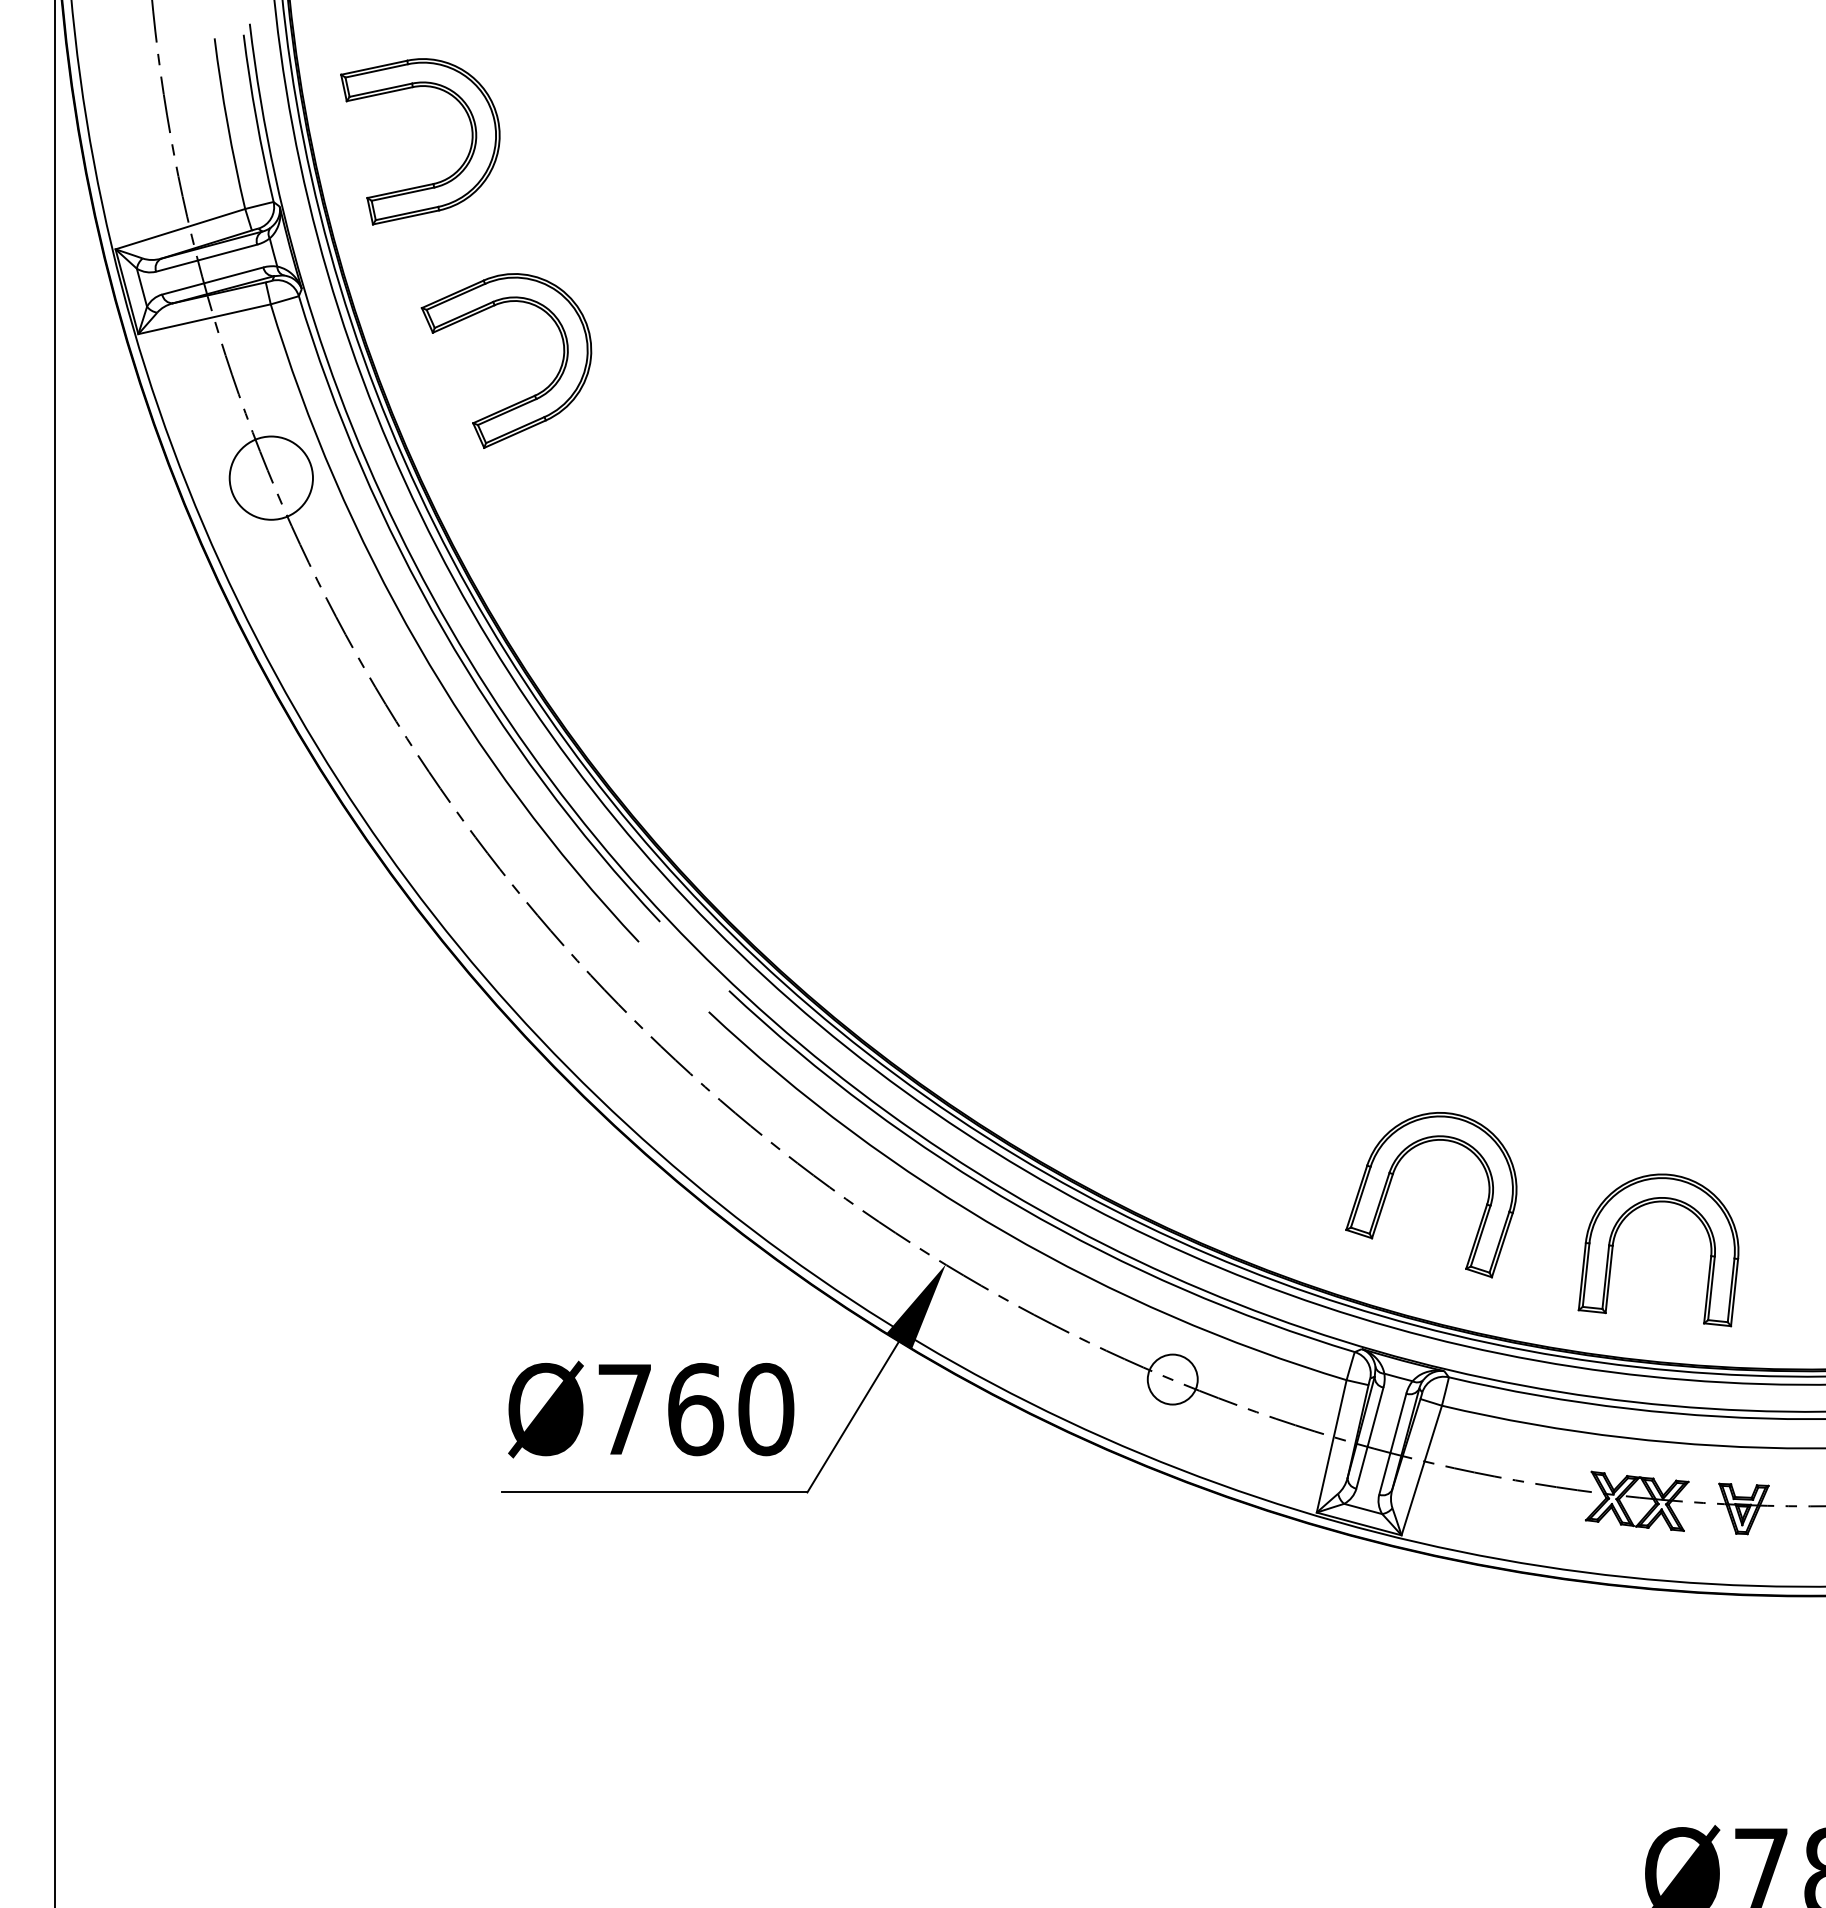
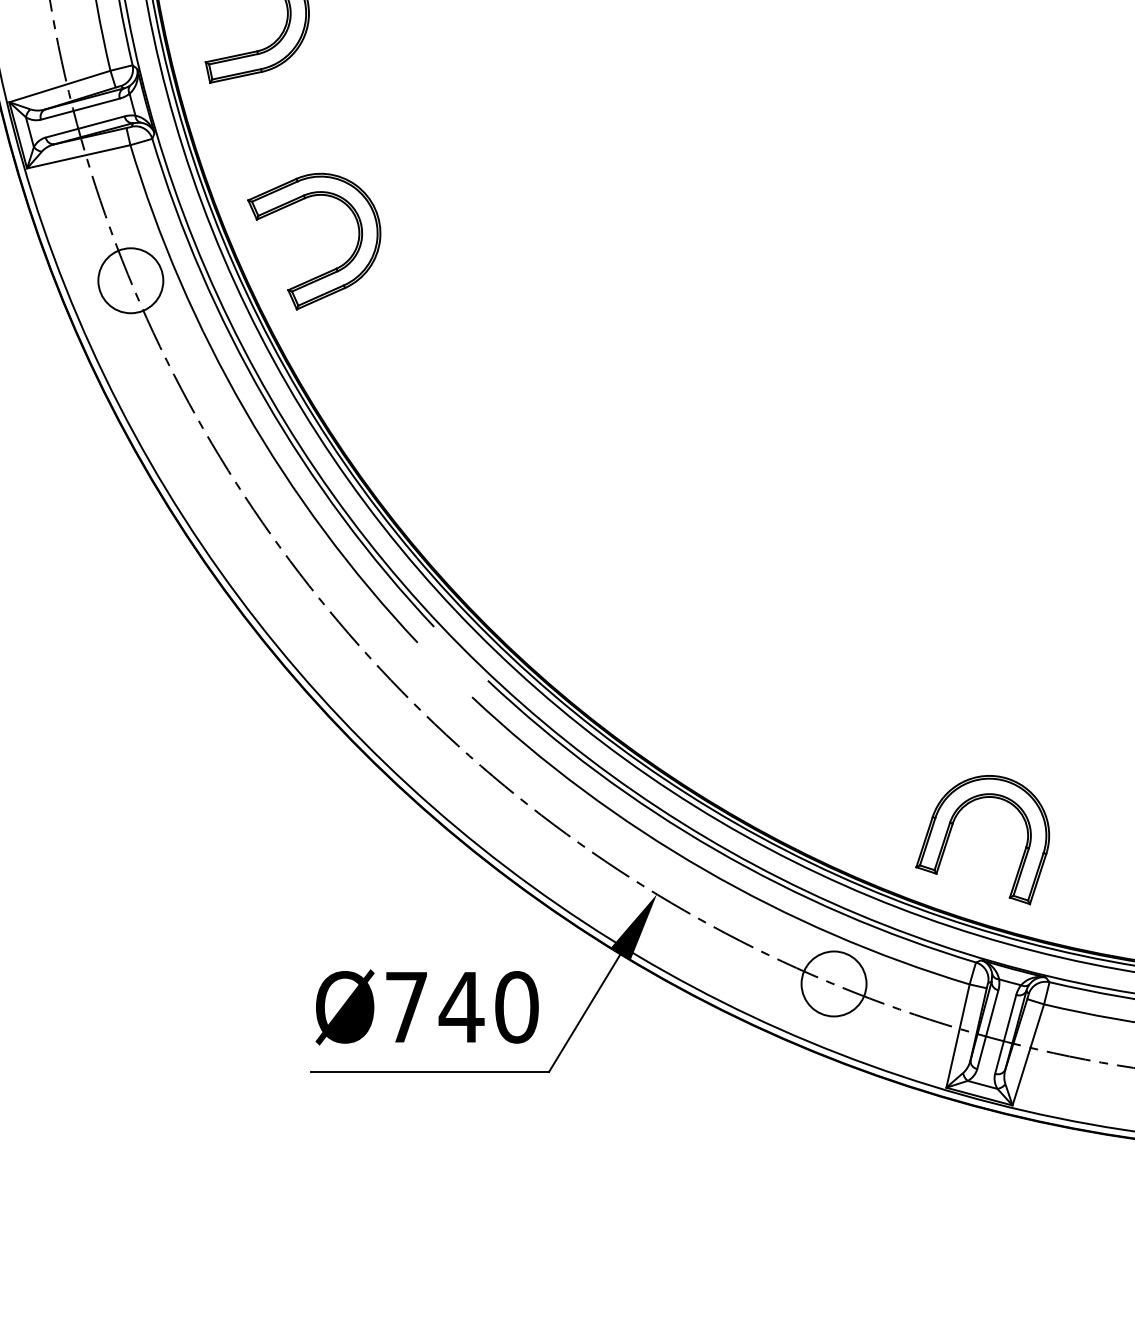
part: (523, 399) -> (327, 271), moved
part: (1391, 1182) -> (951, 830), moved
circle: (1172, 1379) -> (833, 983), size x1.67
text: (694, 1409) -> (460, 1007), Ø760 -> Ø740

